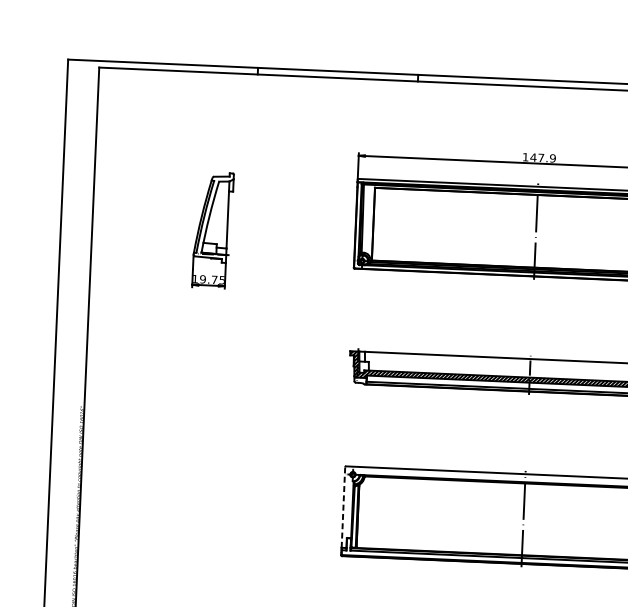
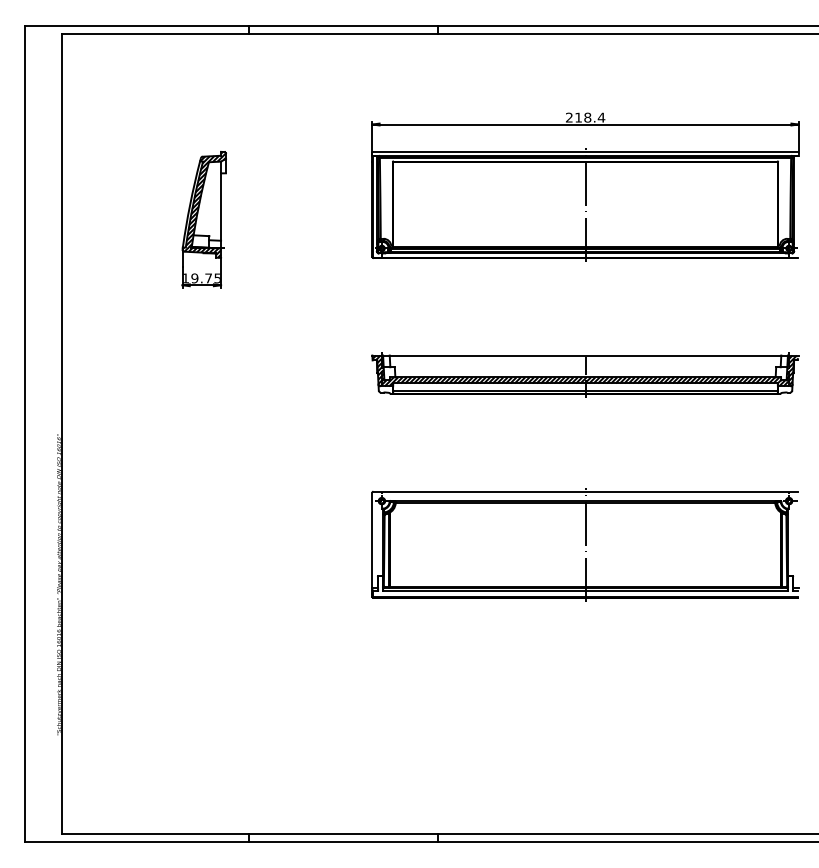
text: (539, 157) -> (585, 117), 147.9 -> 218.4
hatch: (212, 217) -> (203, 204), added
line: (343, 507) -> (372, 540), dashed -> solid

